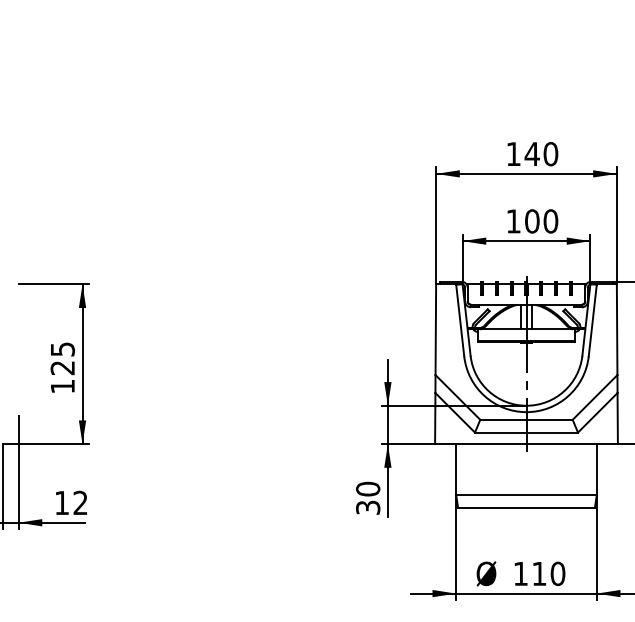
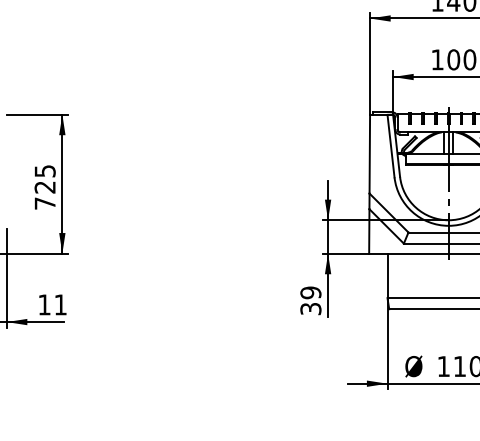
text: (62, 386) -> (44, 203), 125 -> 725
text: (368, 488) -> (311, 292), 30 -> 39
text: (80, 502) -> (60, 304), 12 -> 11

